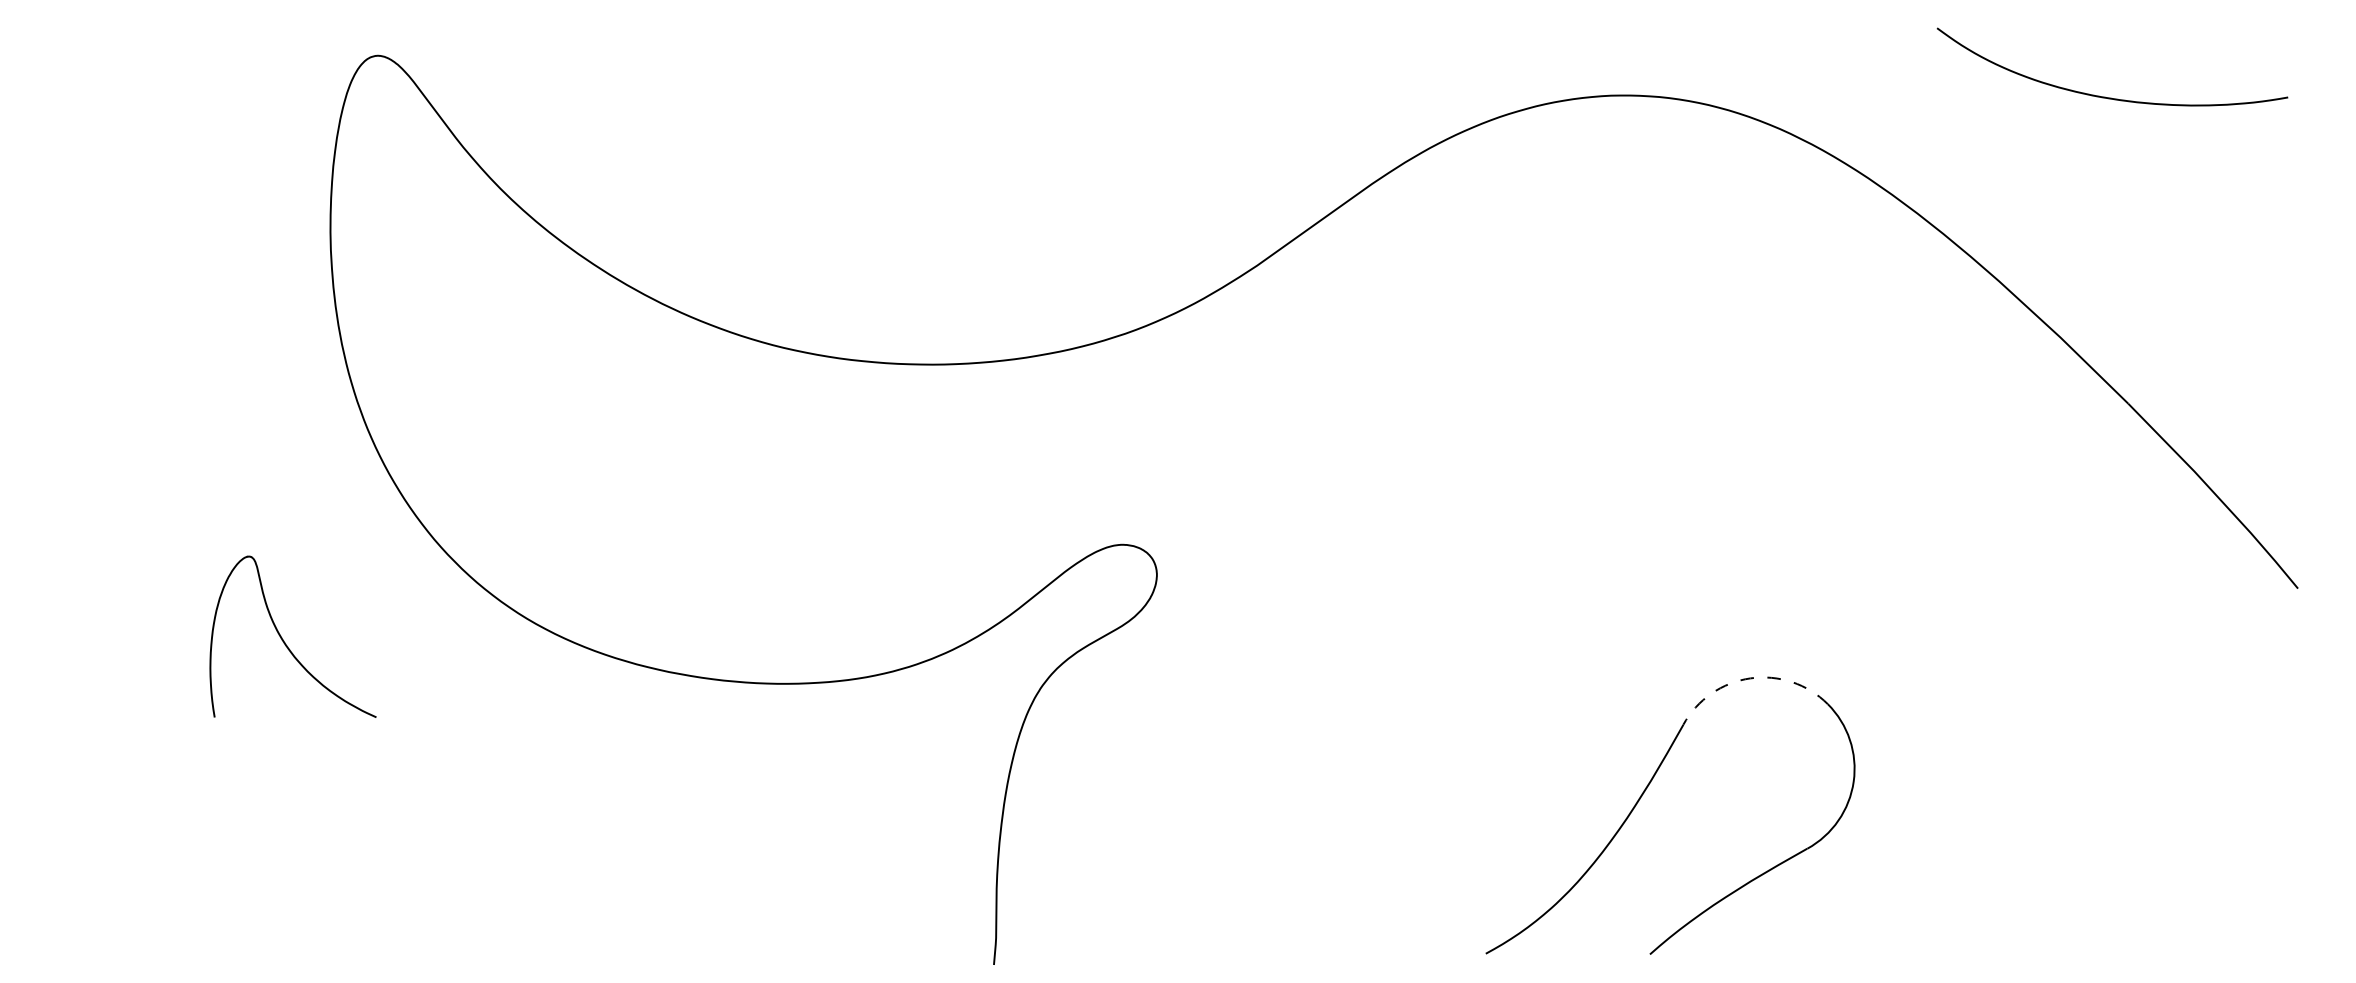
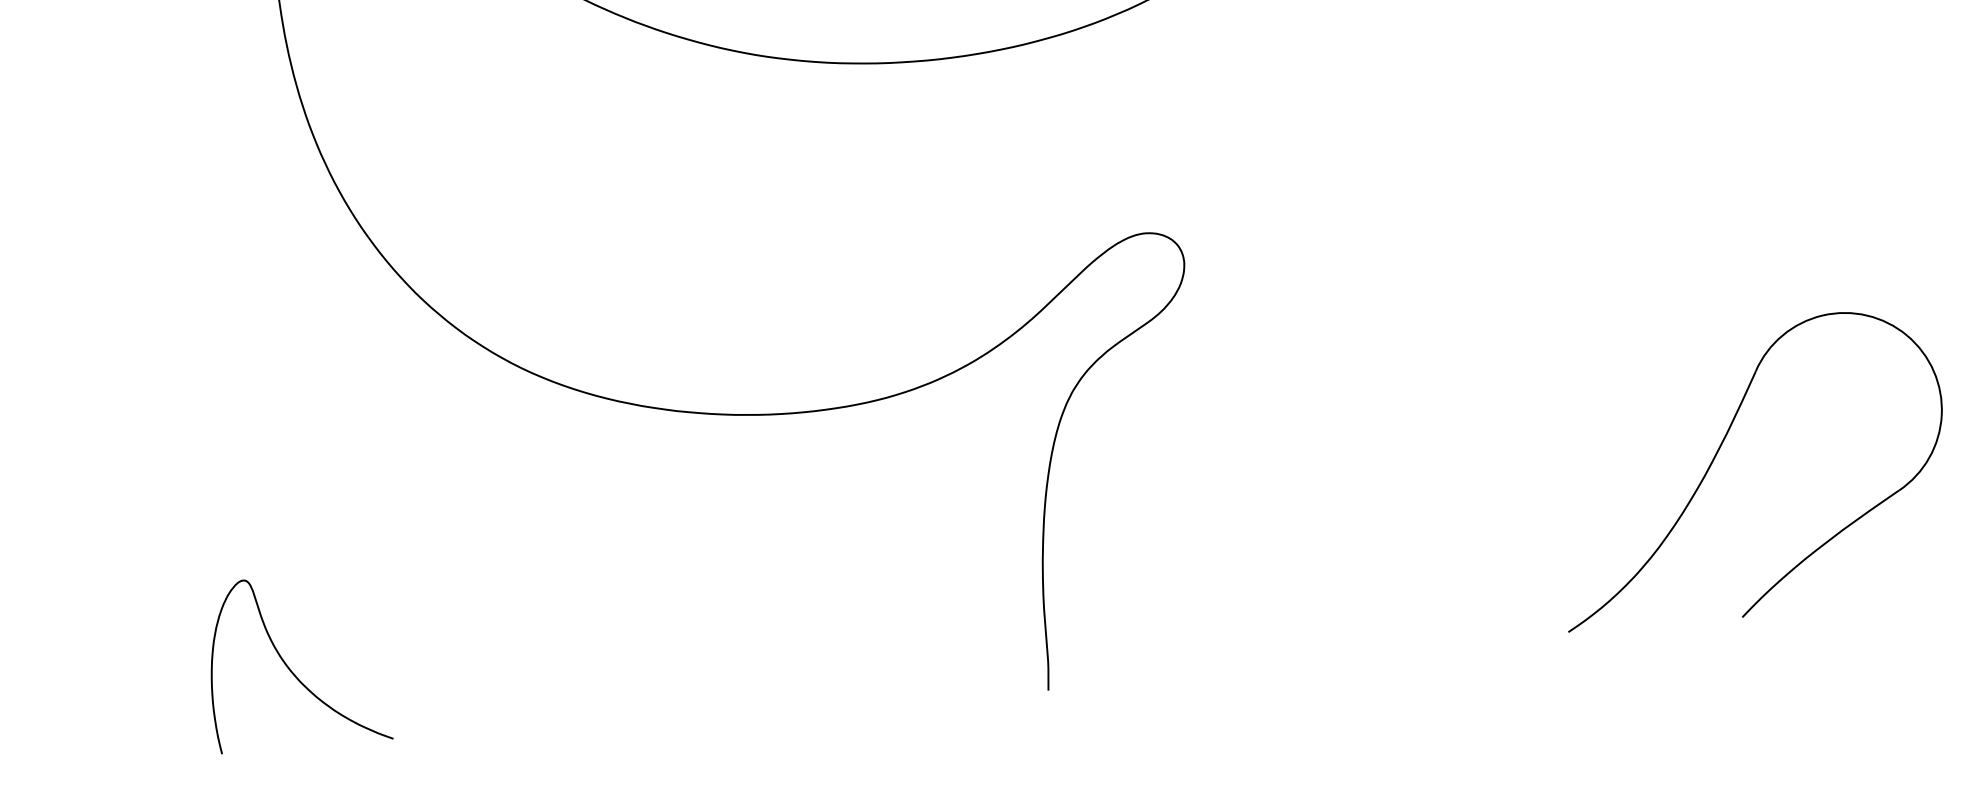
curve: (284, 640) -> (288, 666), moved
arc: (1750, 678) -> (1822, 315), dashed -> solid

